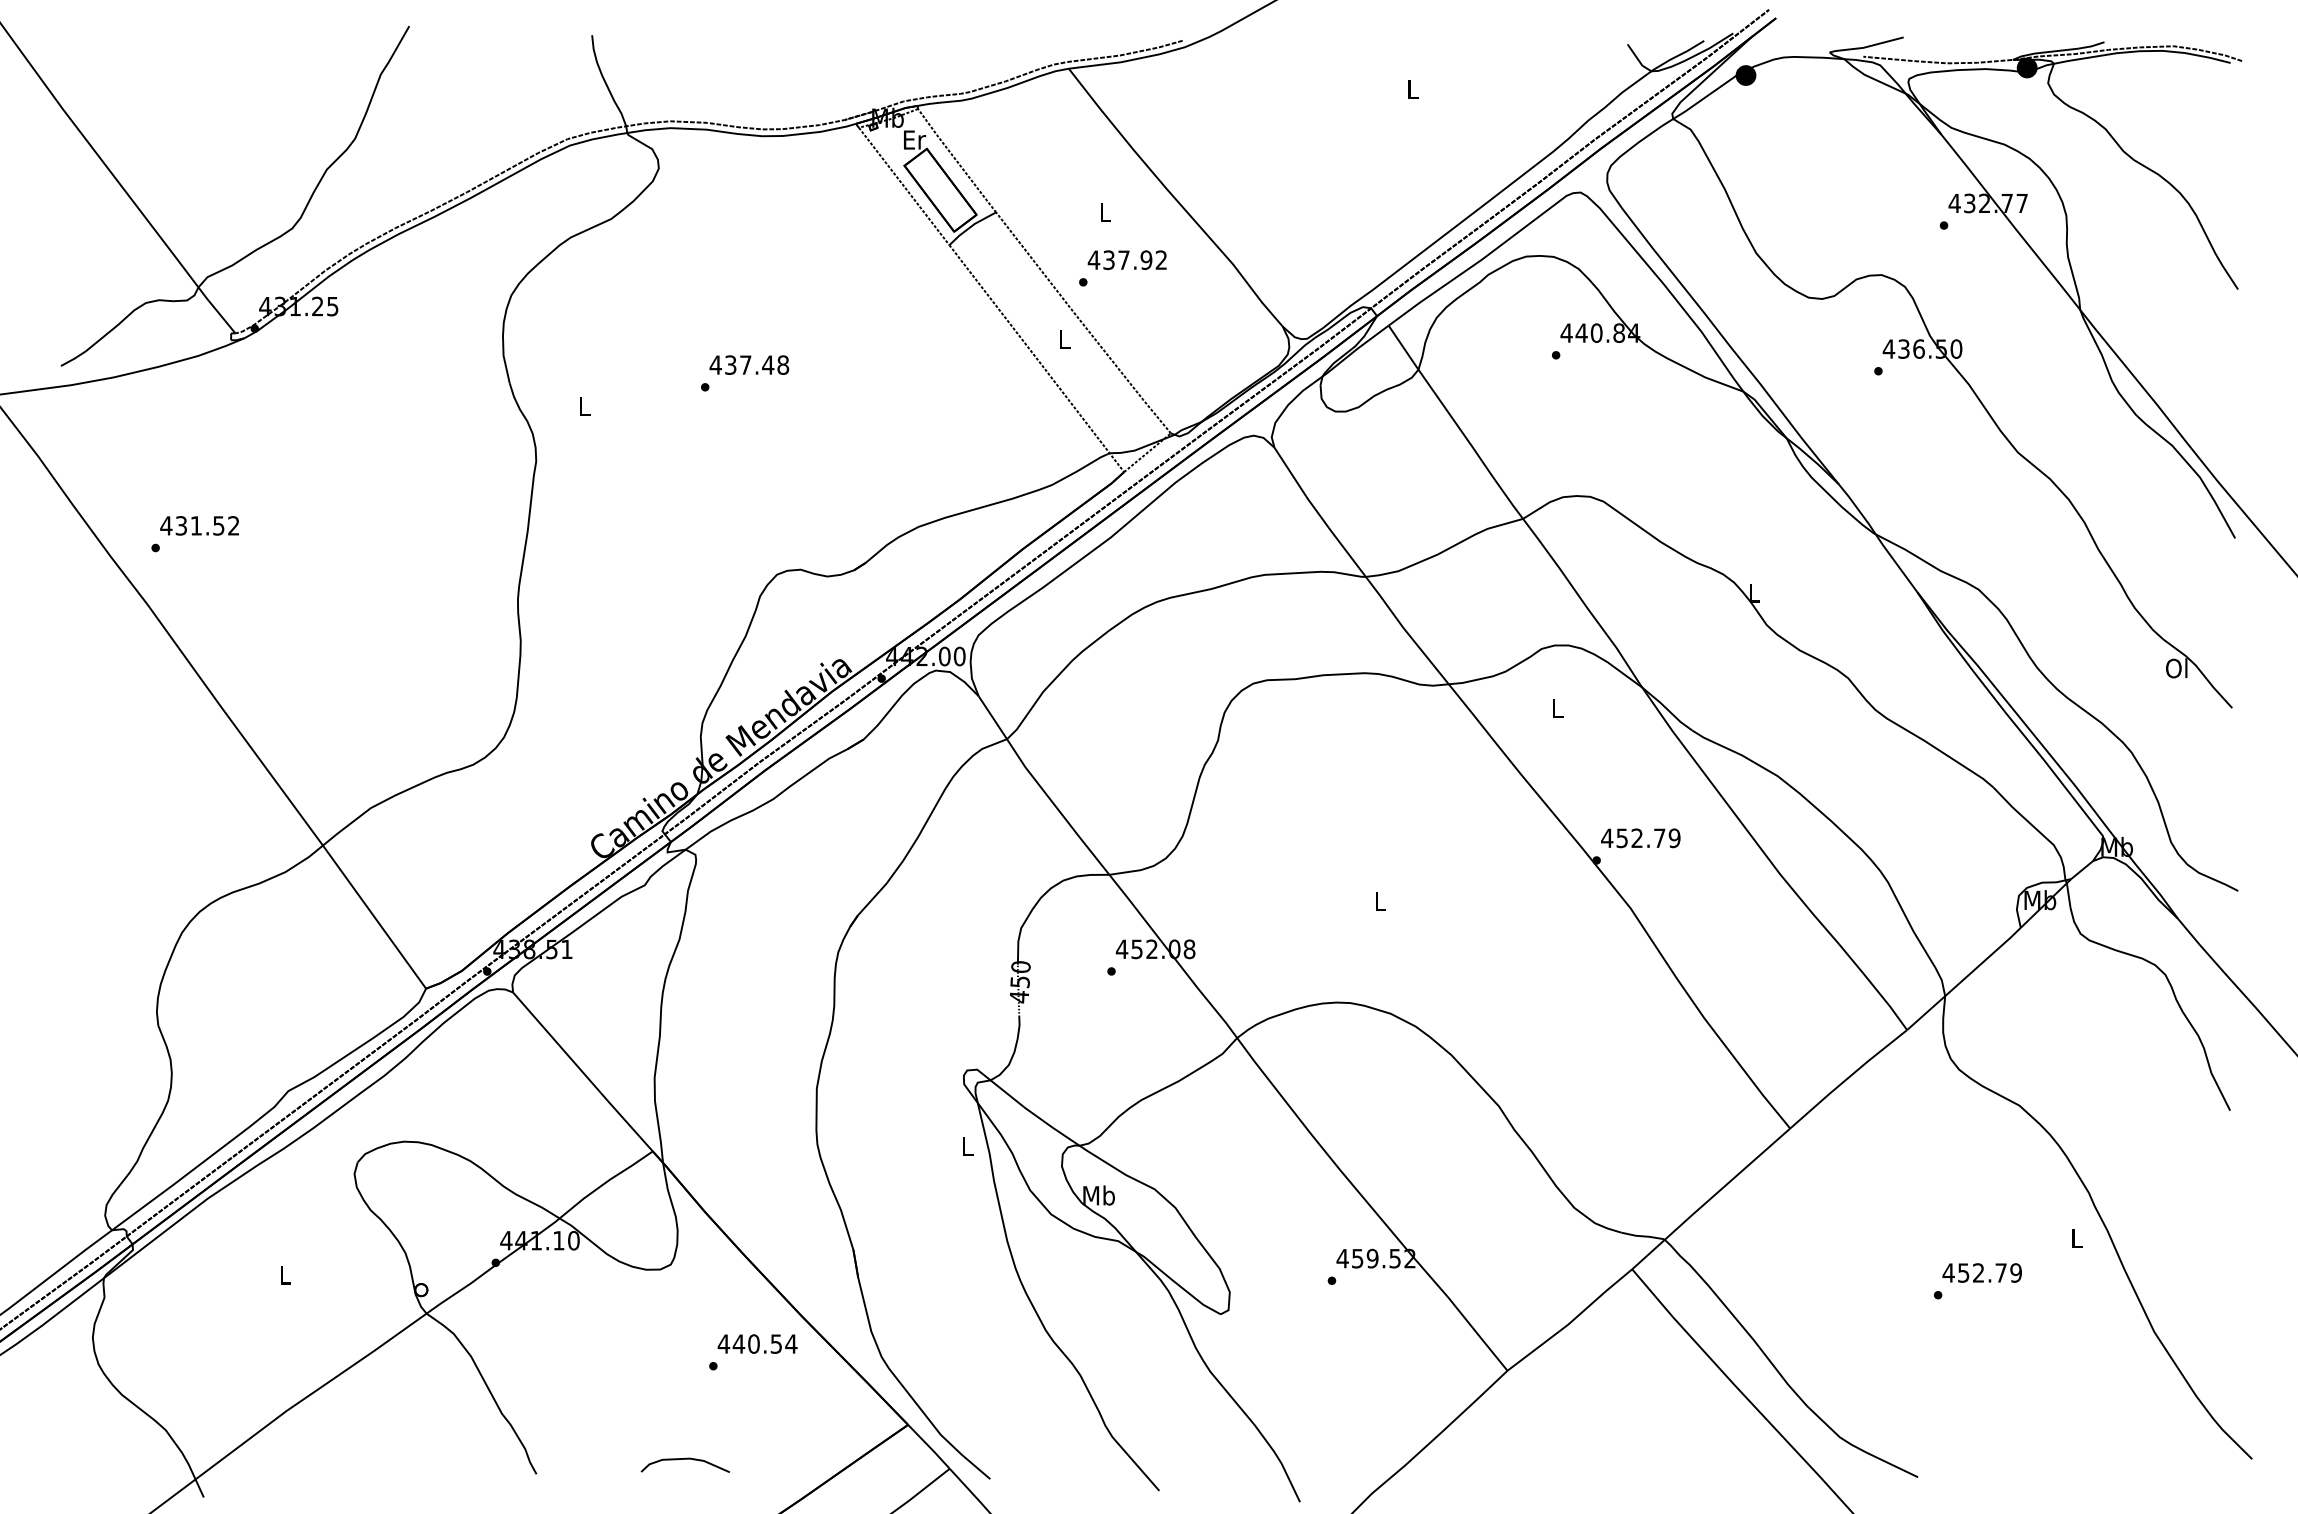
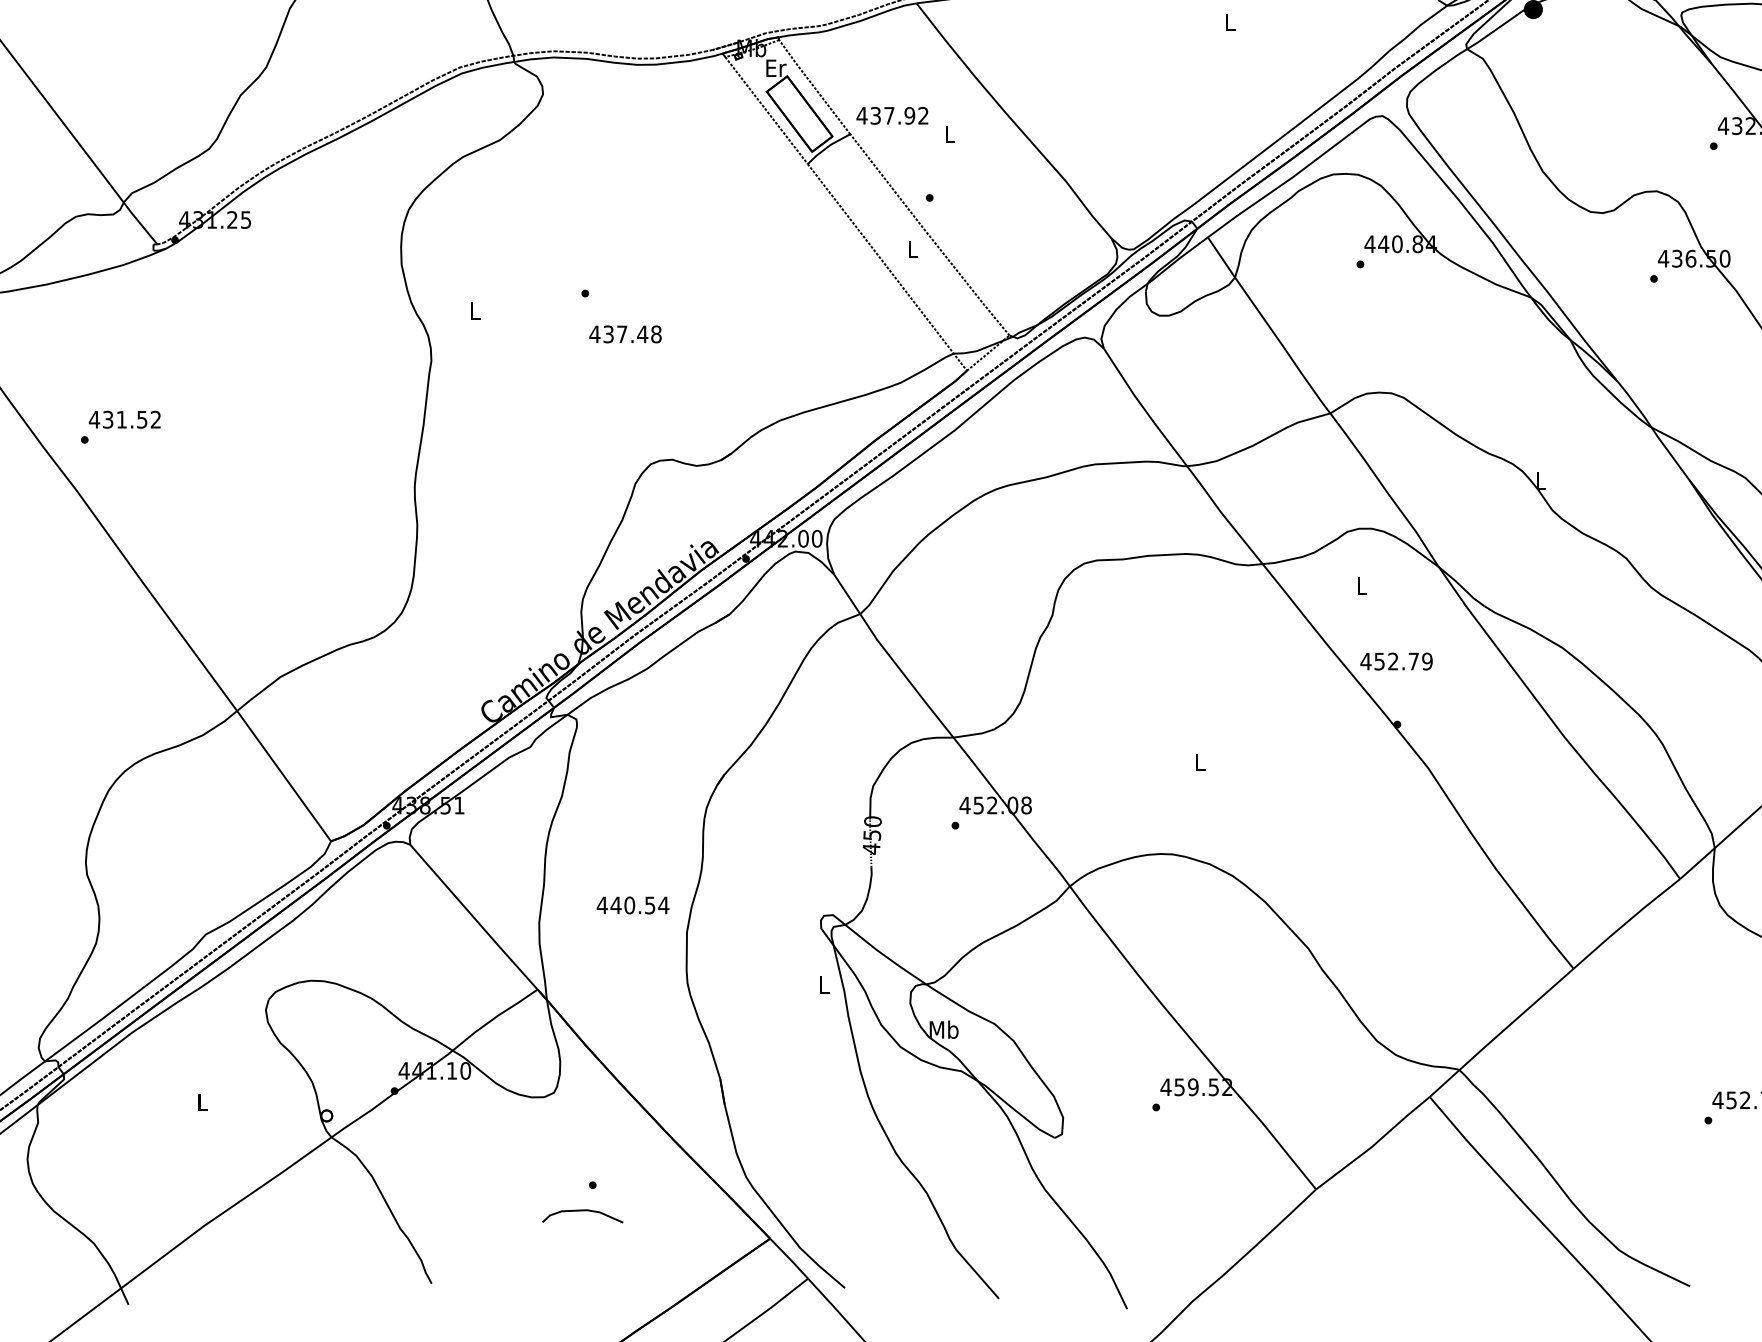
text: (1126, 259) -> (891, 115), moved
text: (749, 364) -> (625, 333), moved
text: (1640, 838) -> (1396, 661), moved
text: (757, 1343) -> (632, 904), moved
curve: (684, 1459) -> (581, 1211), moved

